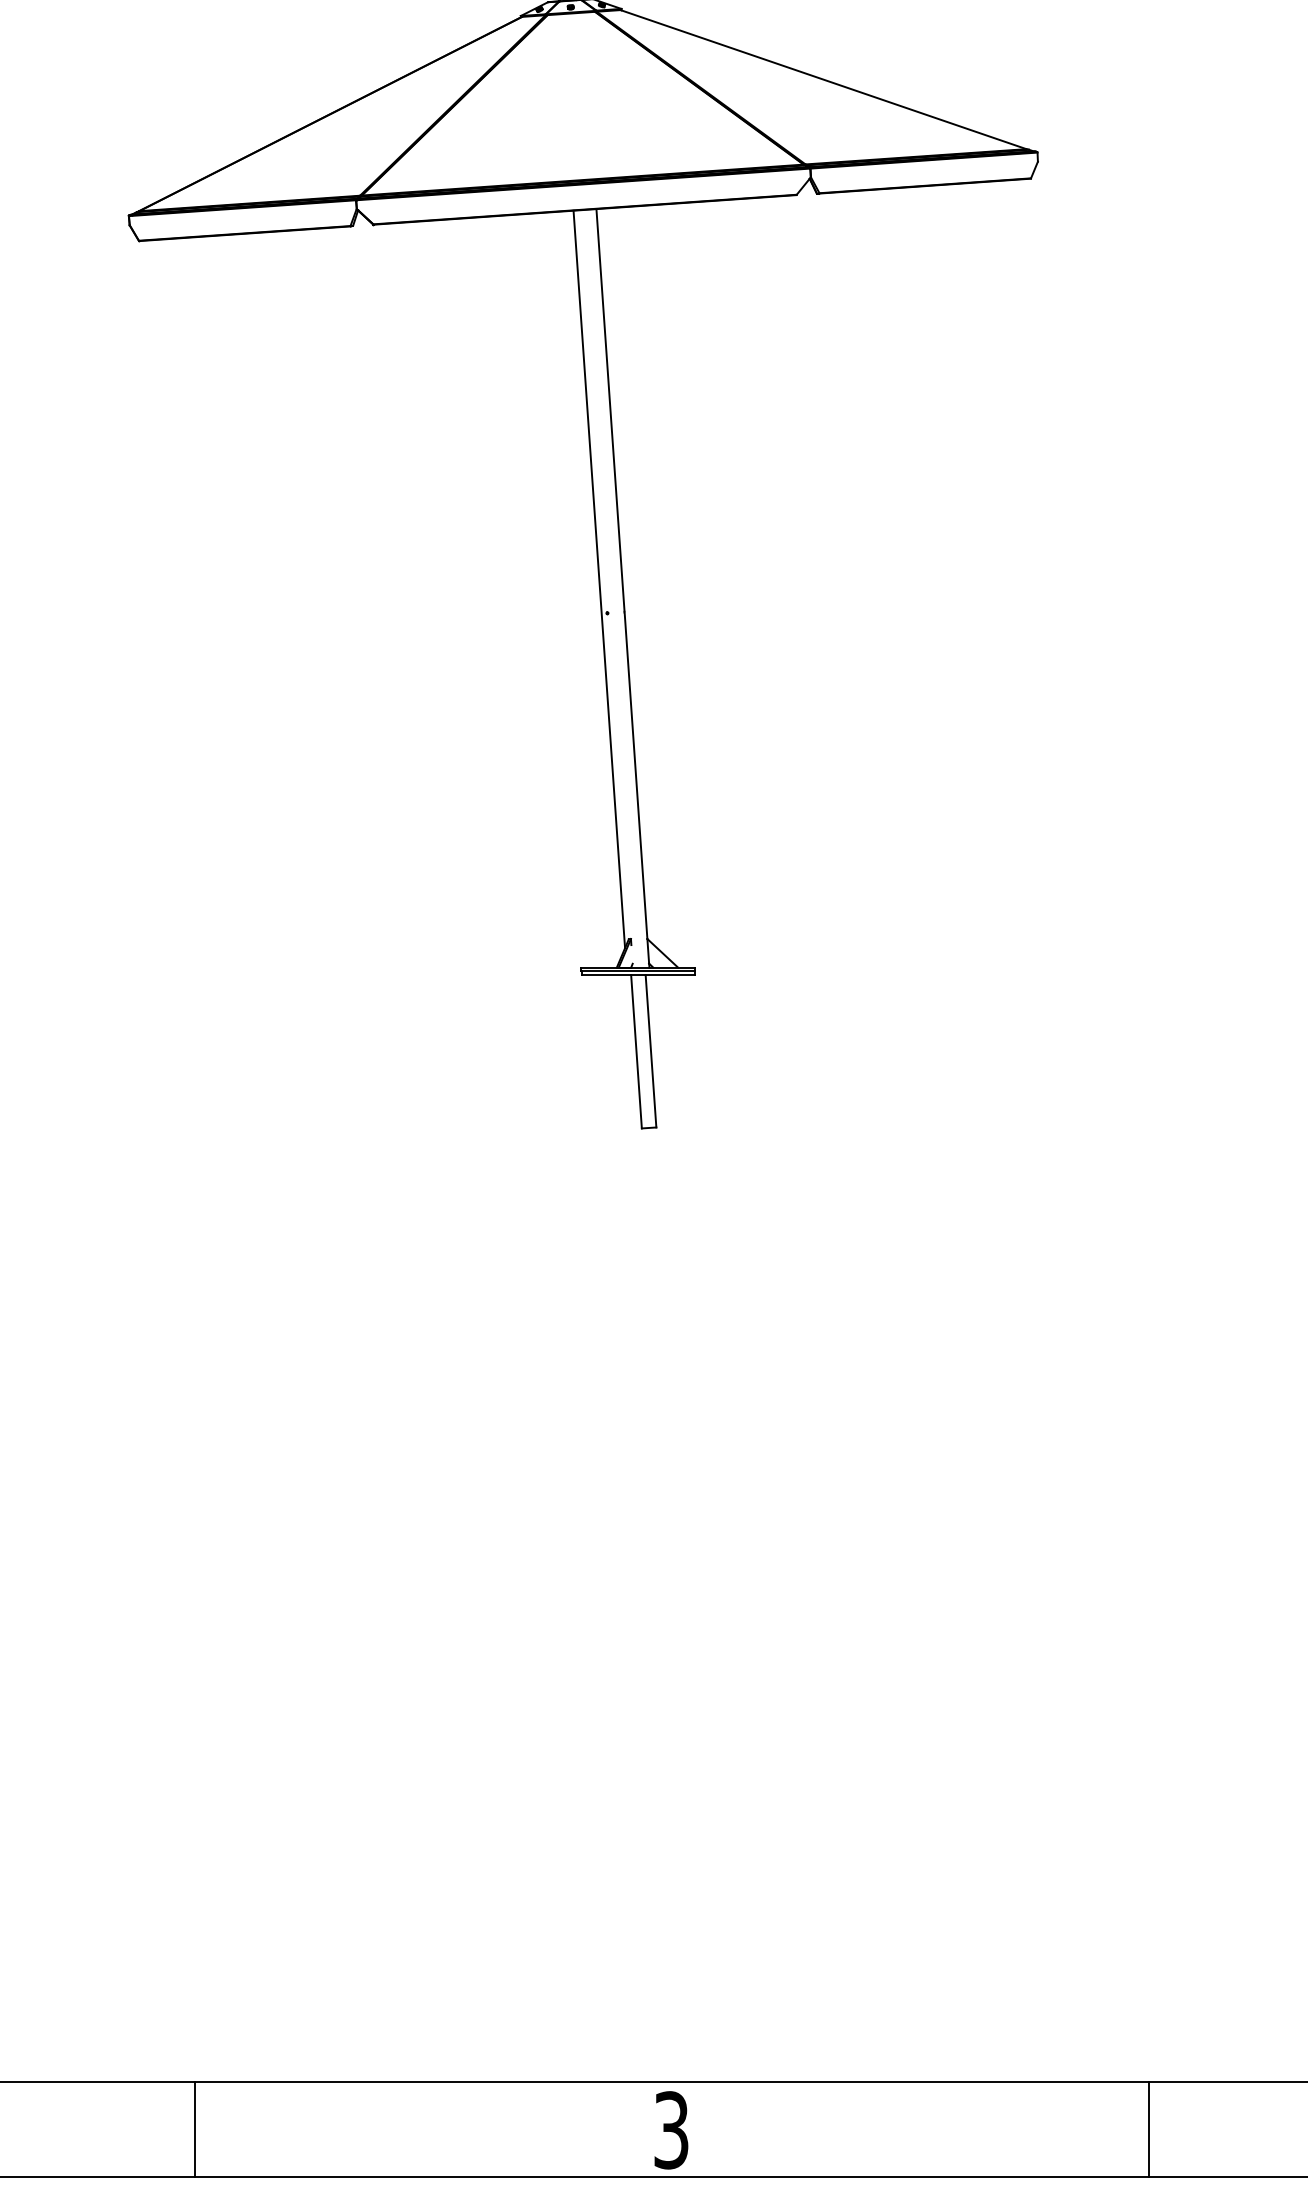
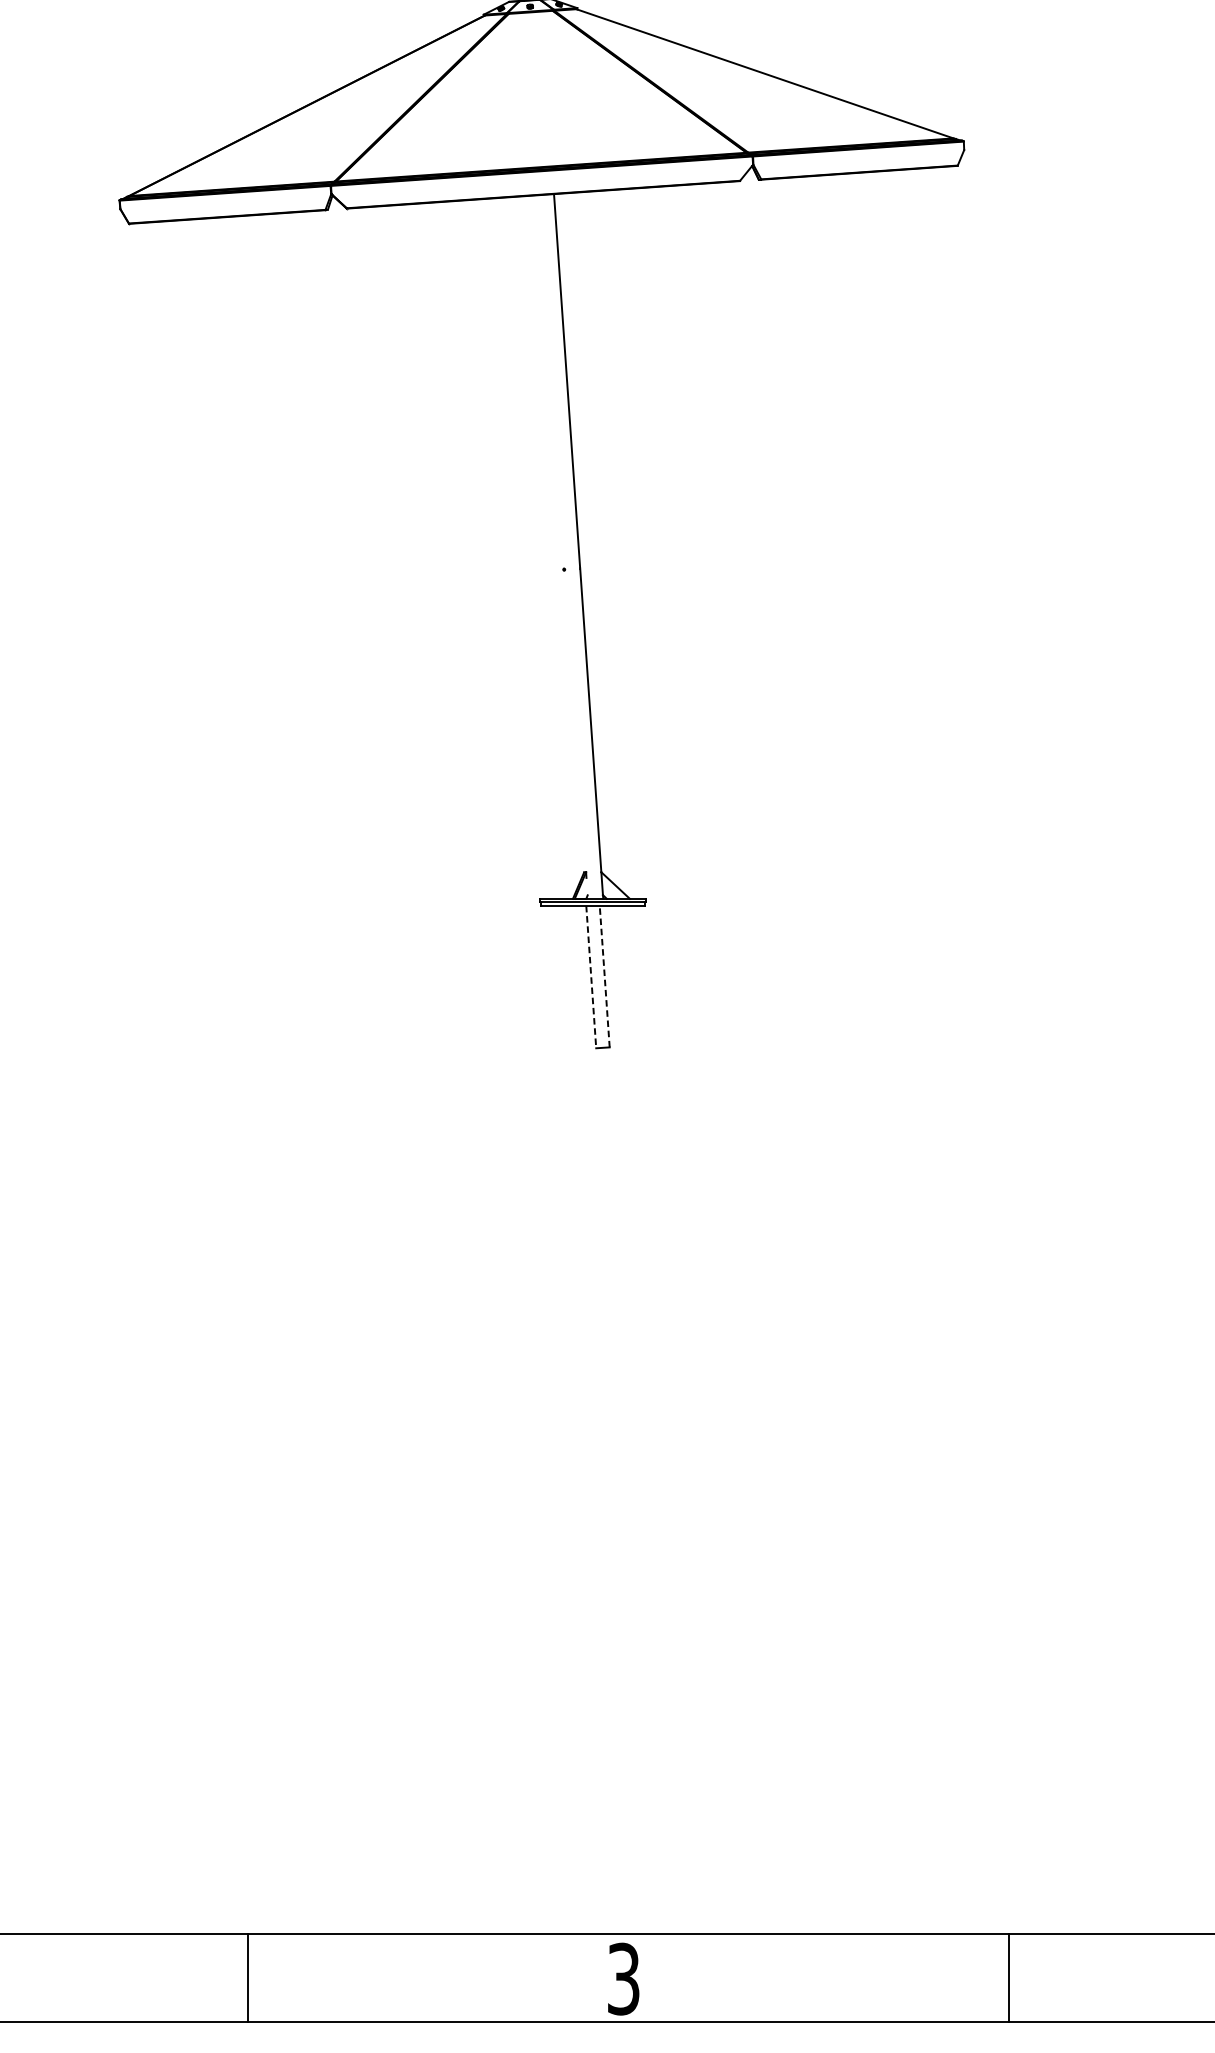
line: (599, 579) -> (556, 538), removed
line: (650, 1050) -> (604, 975), solid -> dashed
line: (636, 1051) -> (591, 976), solid -> dashed
line: (195, 2128) -> (248, 1977), moved
line: (1149, 2128) -> (1009, 1977), moved

